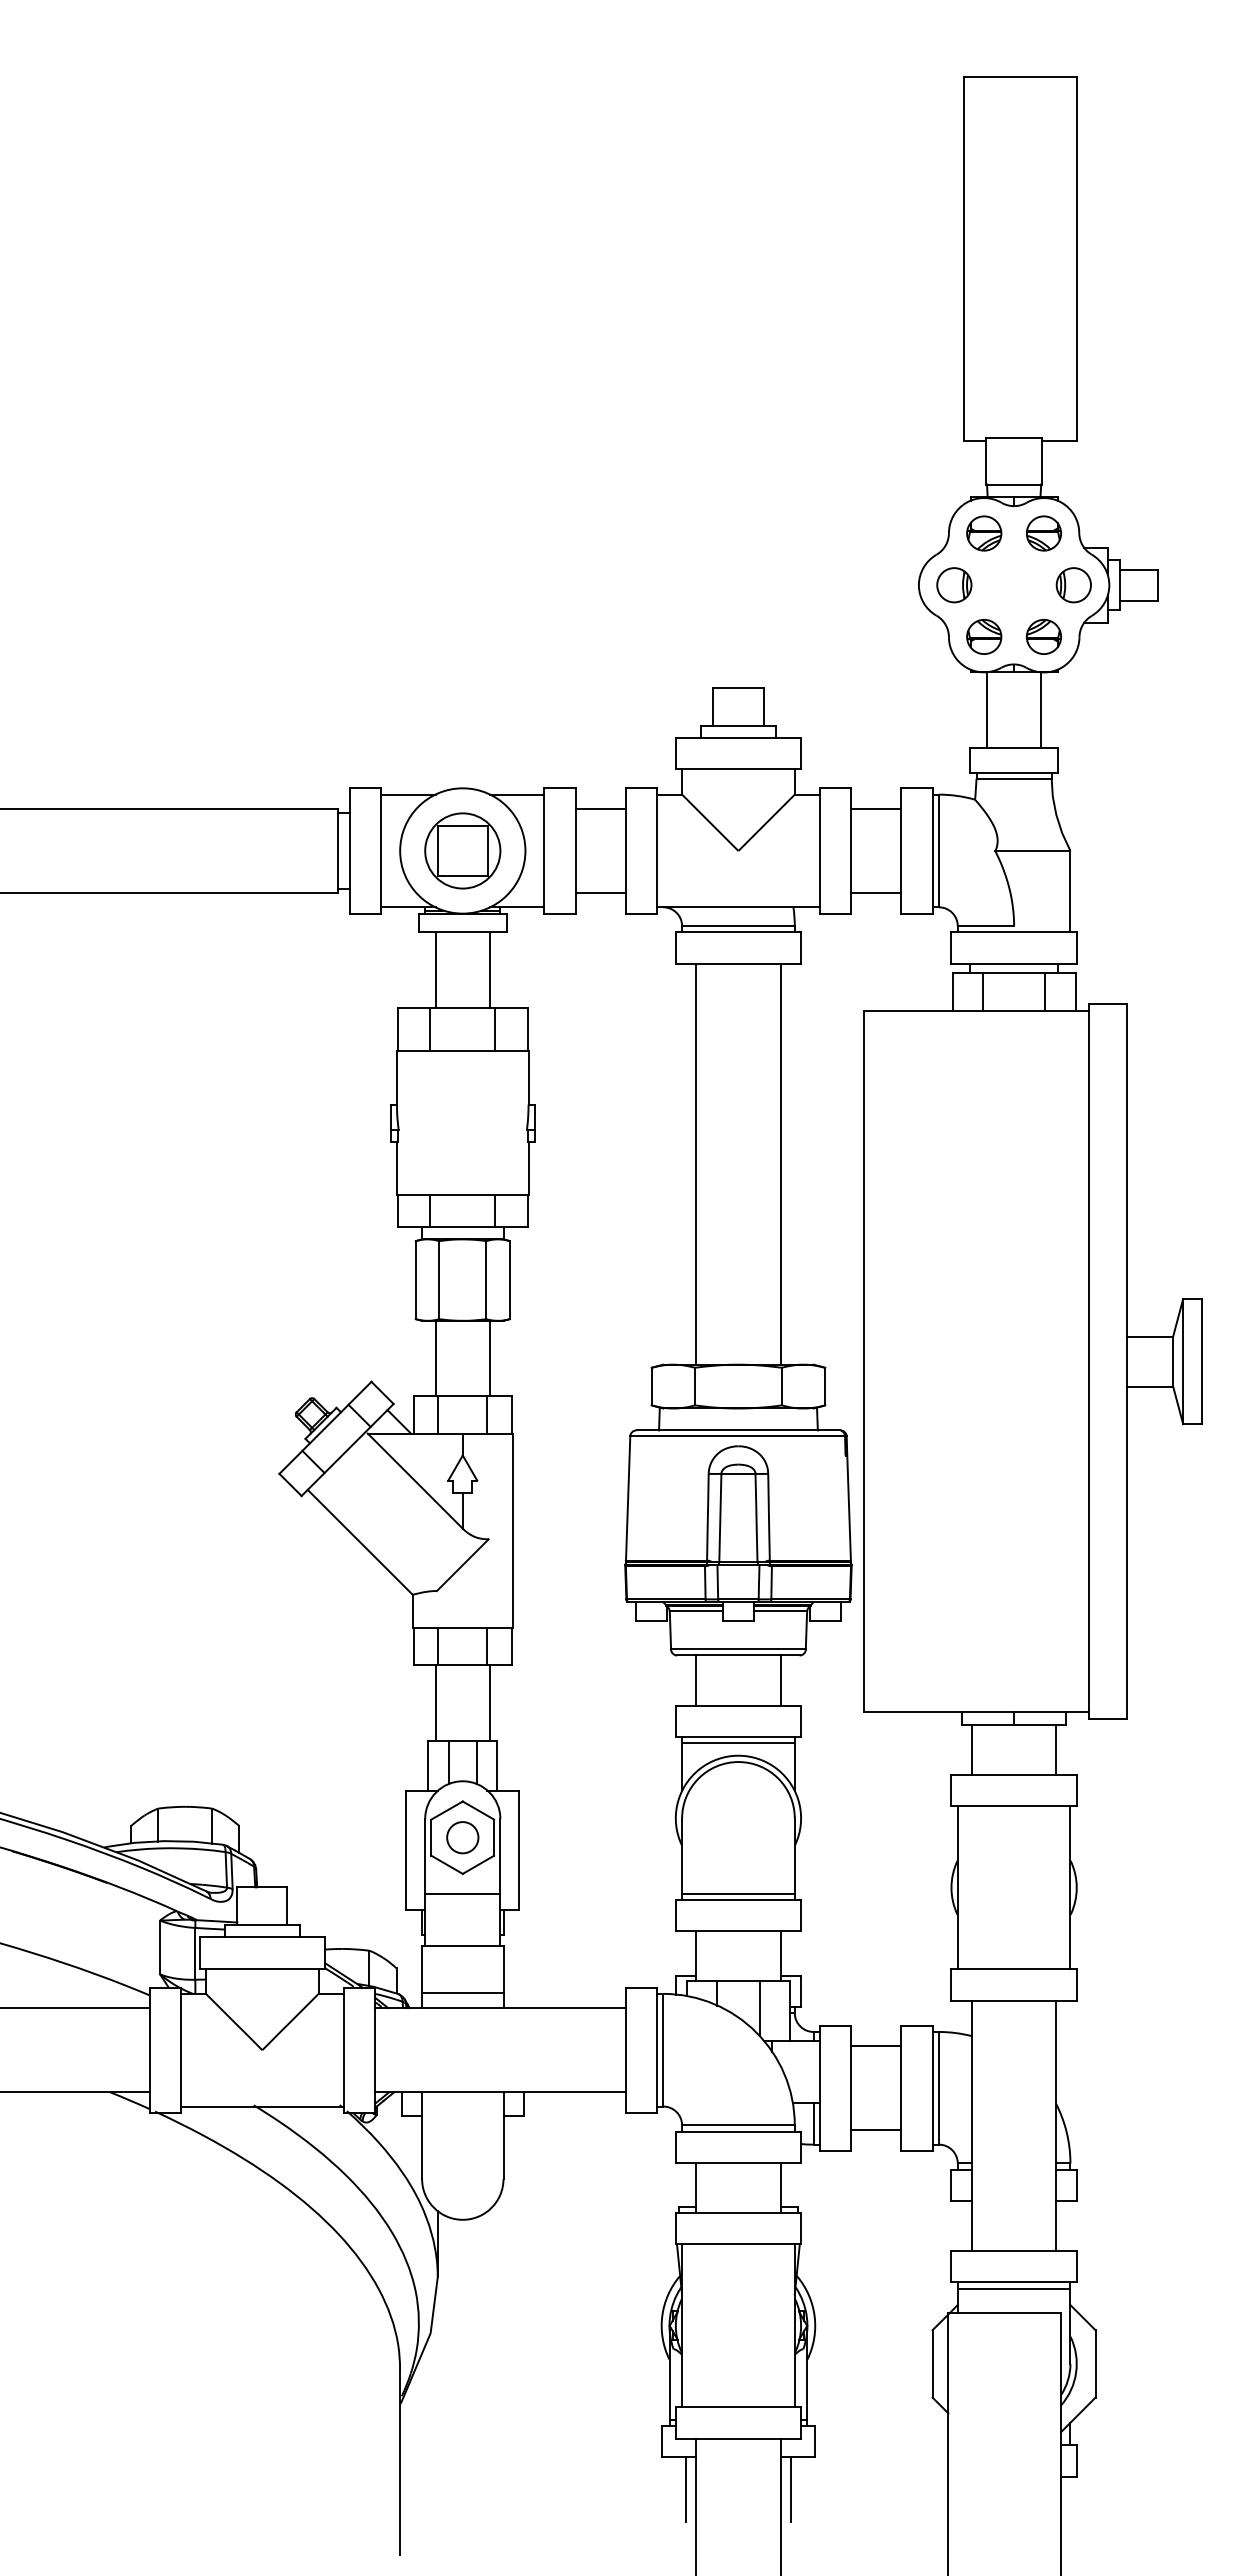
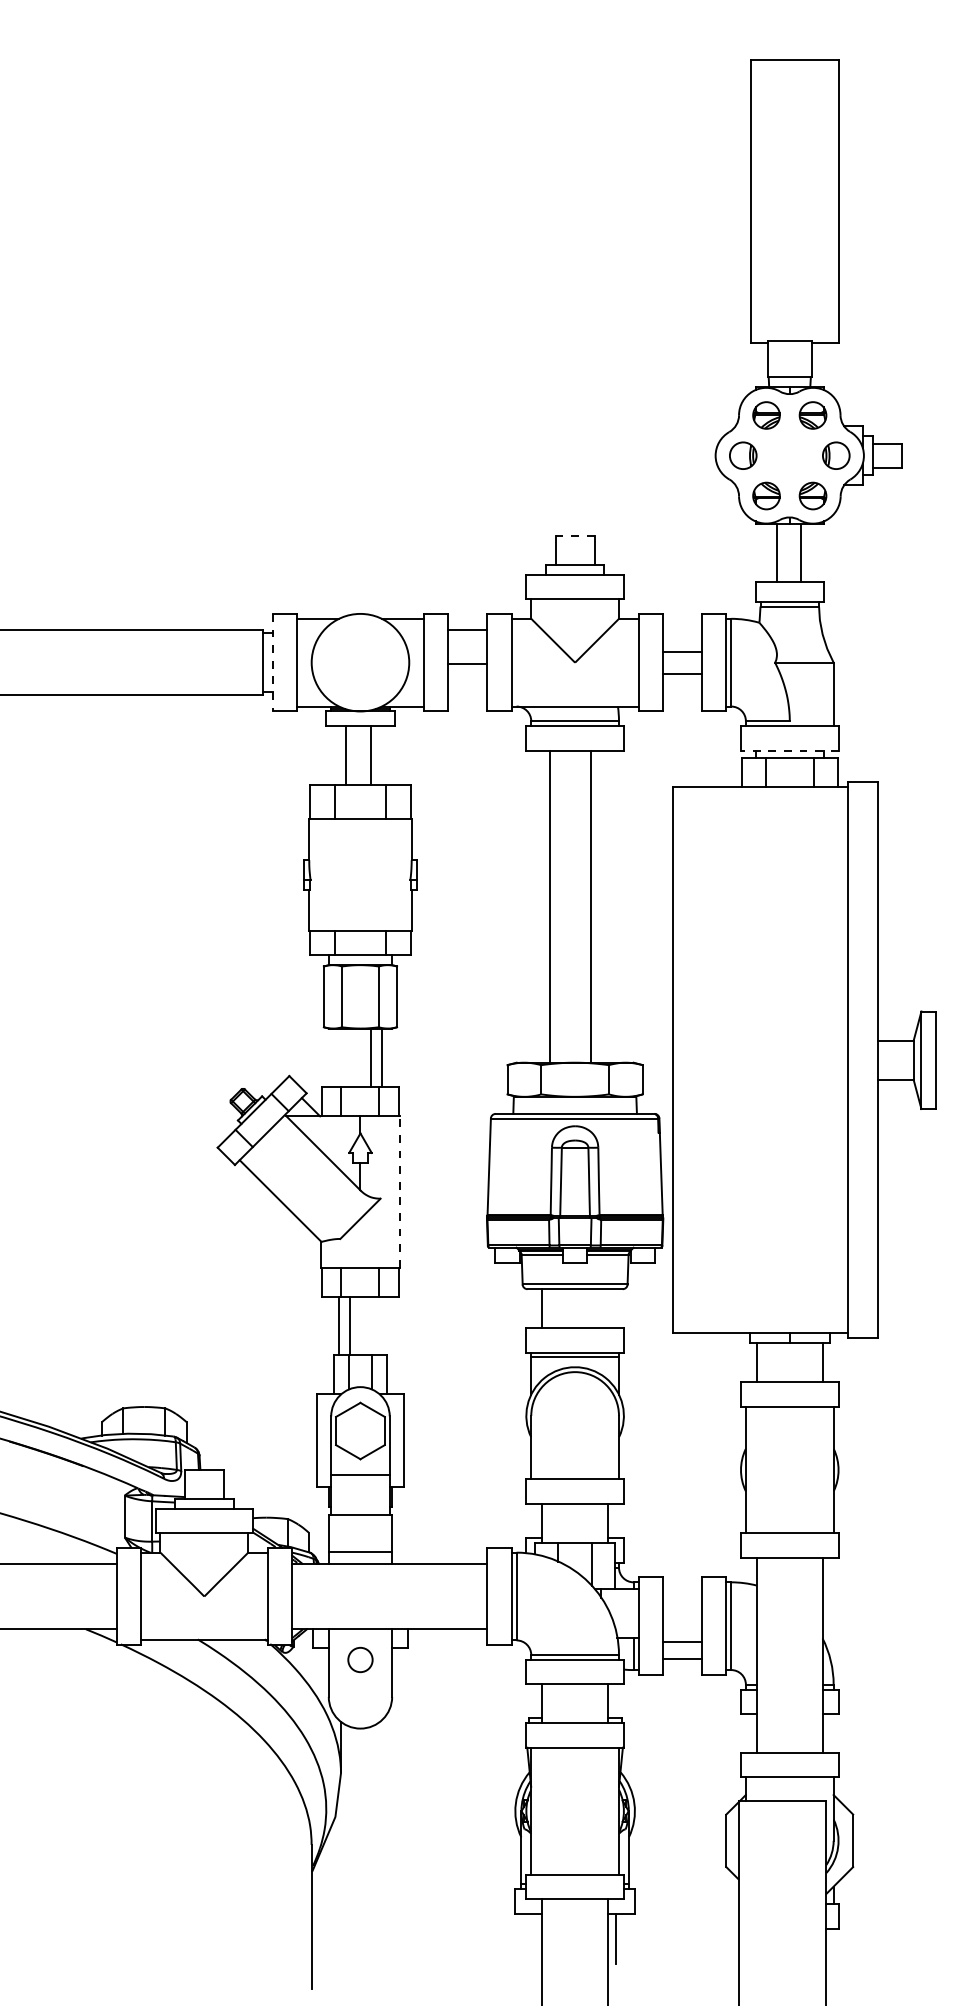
line: (738, 688) -> (575, 536), solid -> dashed
line: (987, 709) -> (801, 552), moved
line: (1041, 709) -> (776, 552), moved
line: (876, 808) -> (682, 673), moved
line: (350, 850) -> (273, 662), solid -> dashed
part: (462, 850) -> (360, 662), removed
line: (600, 893) -> (467, 663), moved
line: (876, 893) -> (682, 652), moved
line: (1014, 963) -> (790, 750), solid -> dashed
line: (435, 969) -> (370, 754), moved
line: (489, 969) -> (345, 754), moved
line: (696, 1163) -> (590, 906), moved
line: (780, 1163) -> (550, 906), moved
line: (435, 1357) -> (371, 1057), moved
line: (512, 1530) -> (399, 1191), solid -> dashed
line: (780, 1680) -> (607, 1308), removed
line: (489, 1702) -> (350, 1325), moved
circle: (462, 1837) -> (360, 1659), moved
line: (738, 1893) -> (575, 1474), removed
line: (876, 2046) -> (682, 1641), moved
line: (1013, 2288) -> (789, 1782), removed
line: (685, 2489) -> (533, 1938), removed

